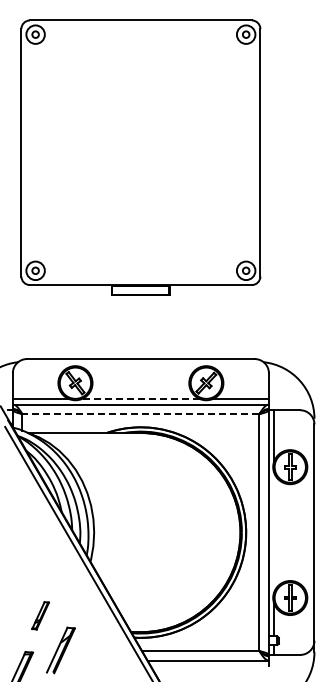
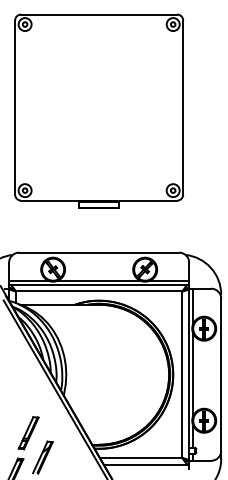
line: (140, 399) -> (98, 281), dashed -> solid
line: (140, 414) -> (98, 291), dashed -> solid
line: (274, 532) -> (193, 374), added
part: (40, 615) -> (28, 433), size x1.67

